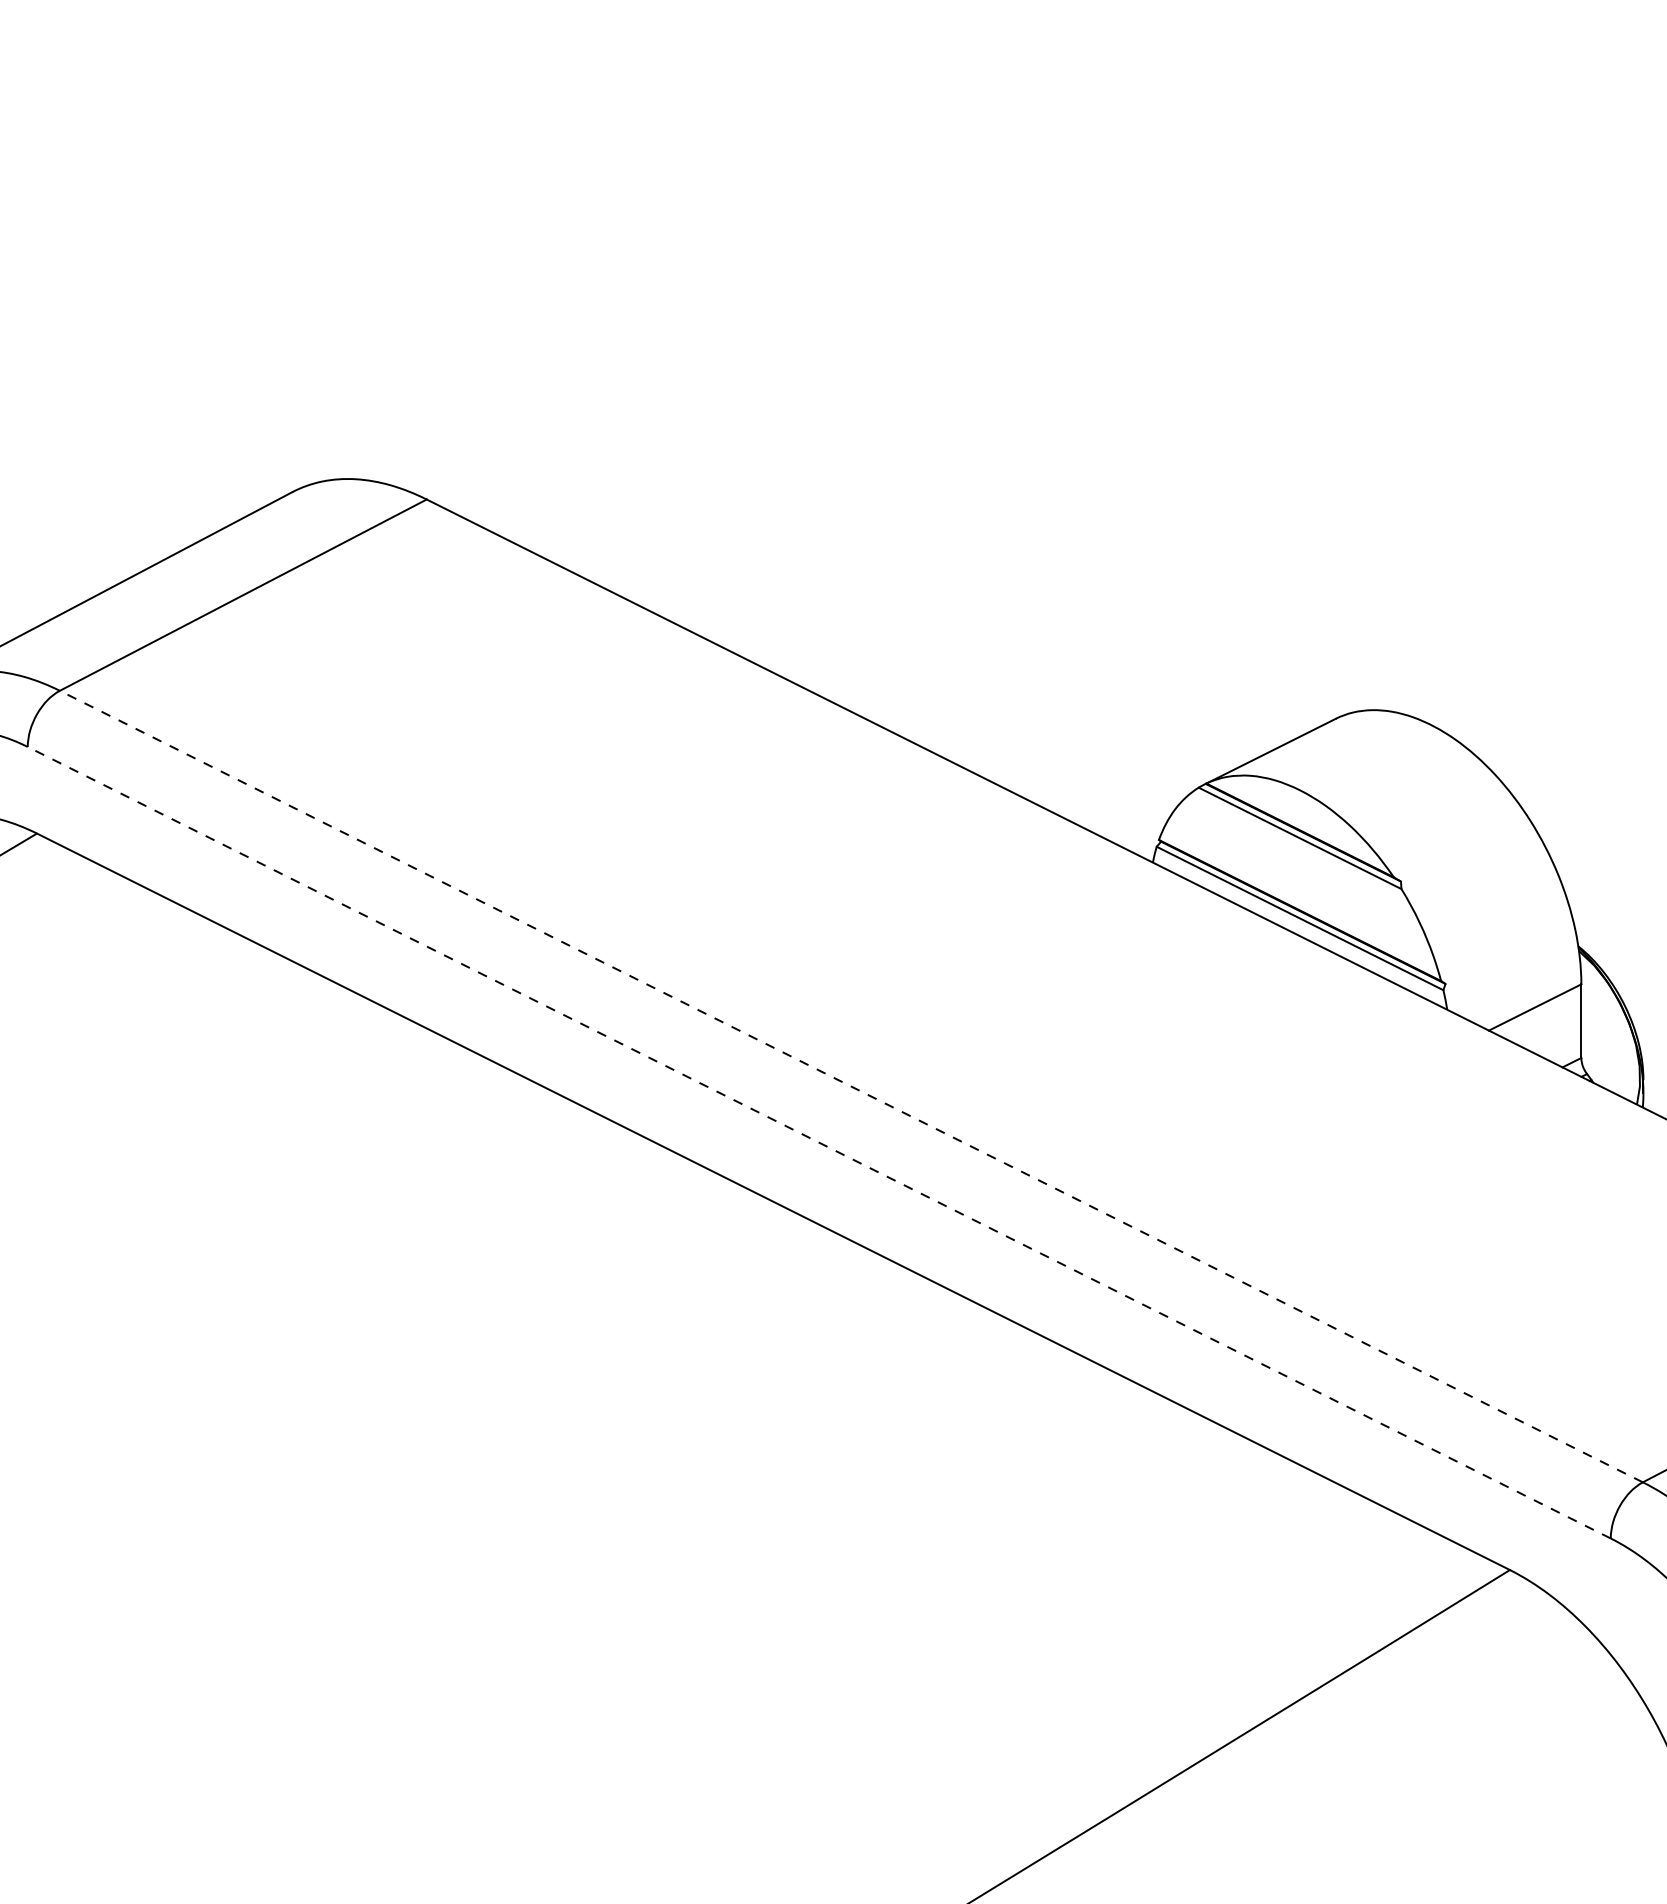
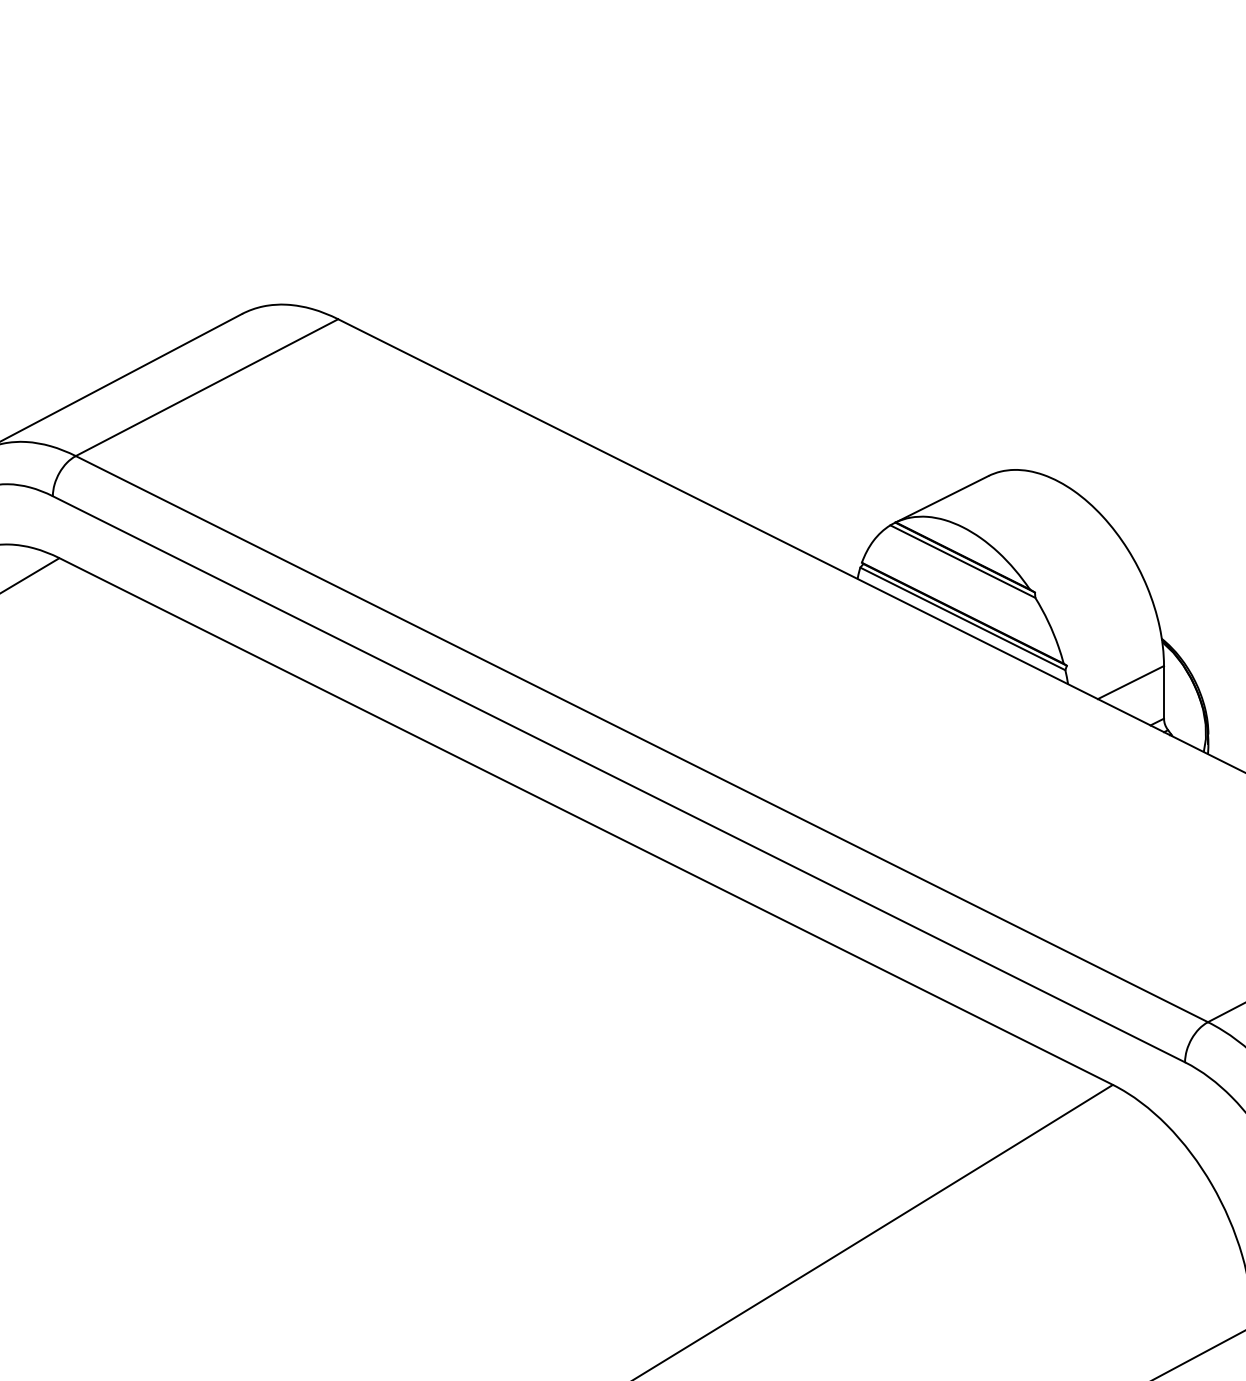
line: (850, 1087) -> (641, 739), dashed -> solid
line: (818, 1143) -> (618, 779), dashed -> solid

